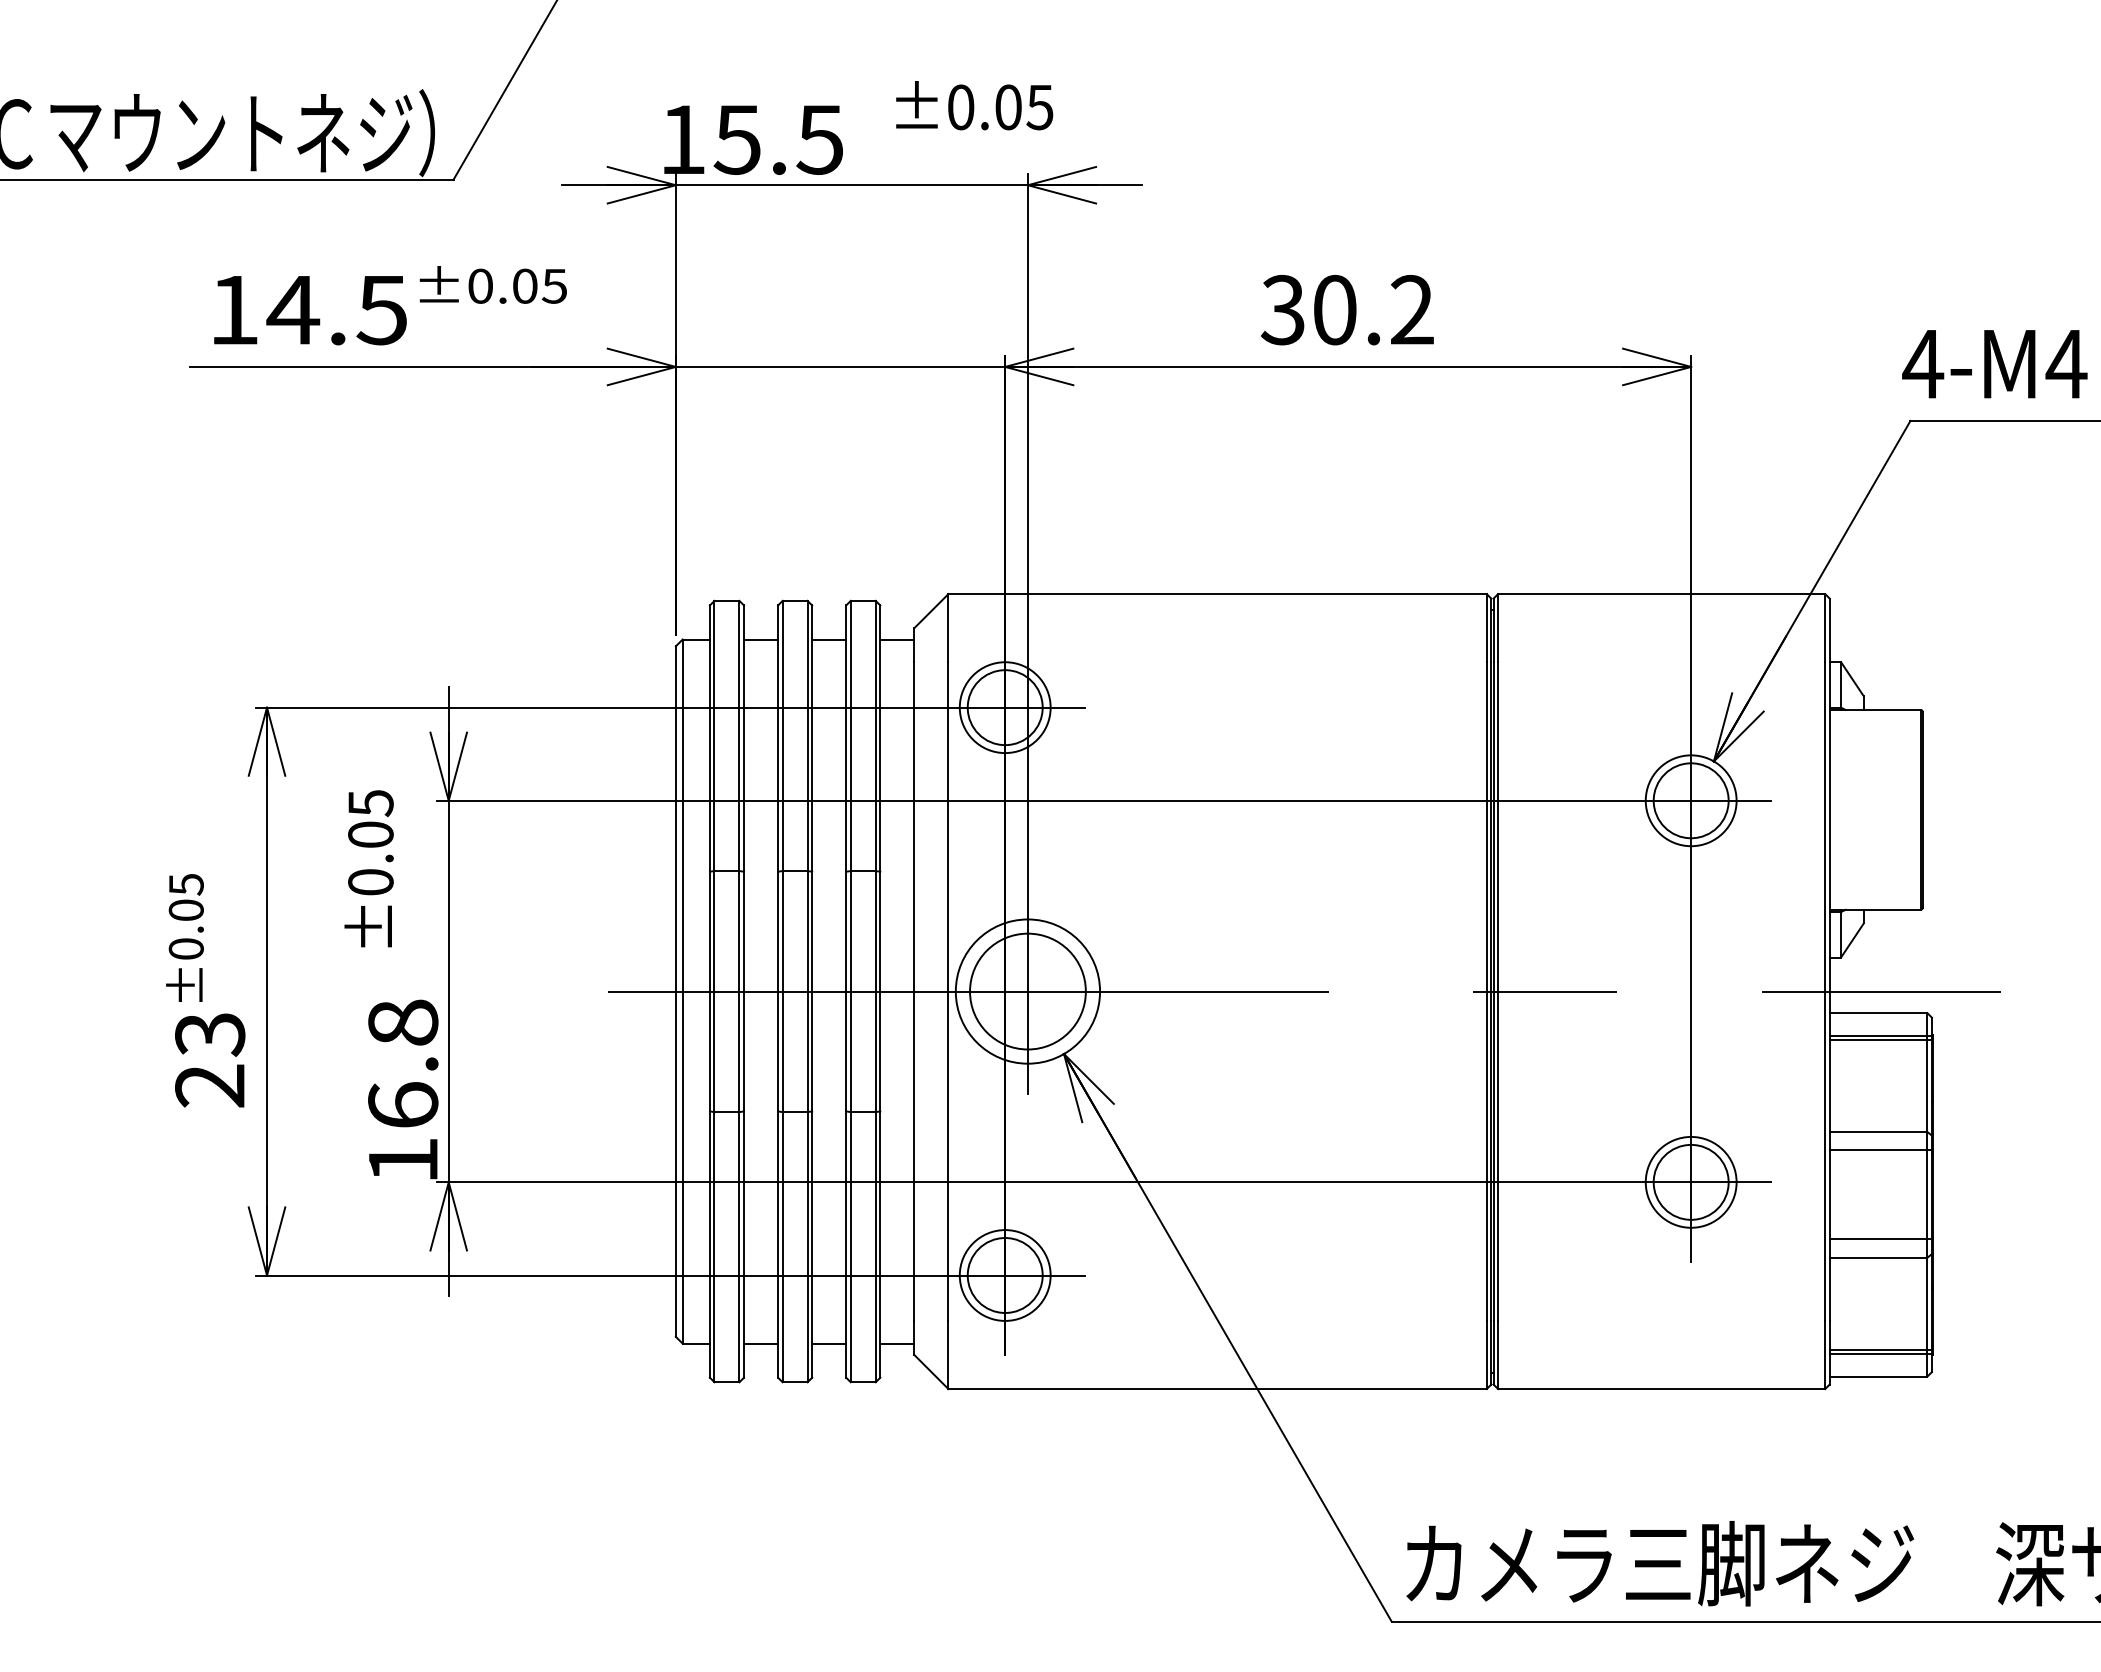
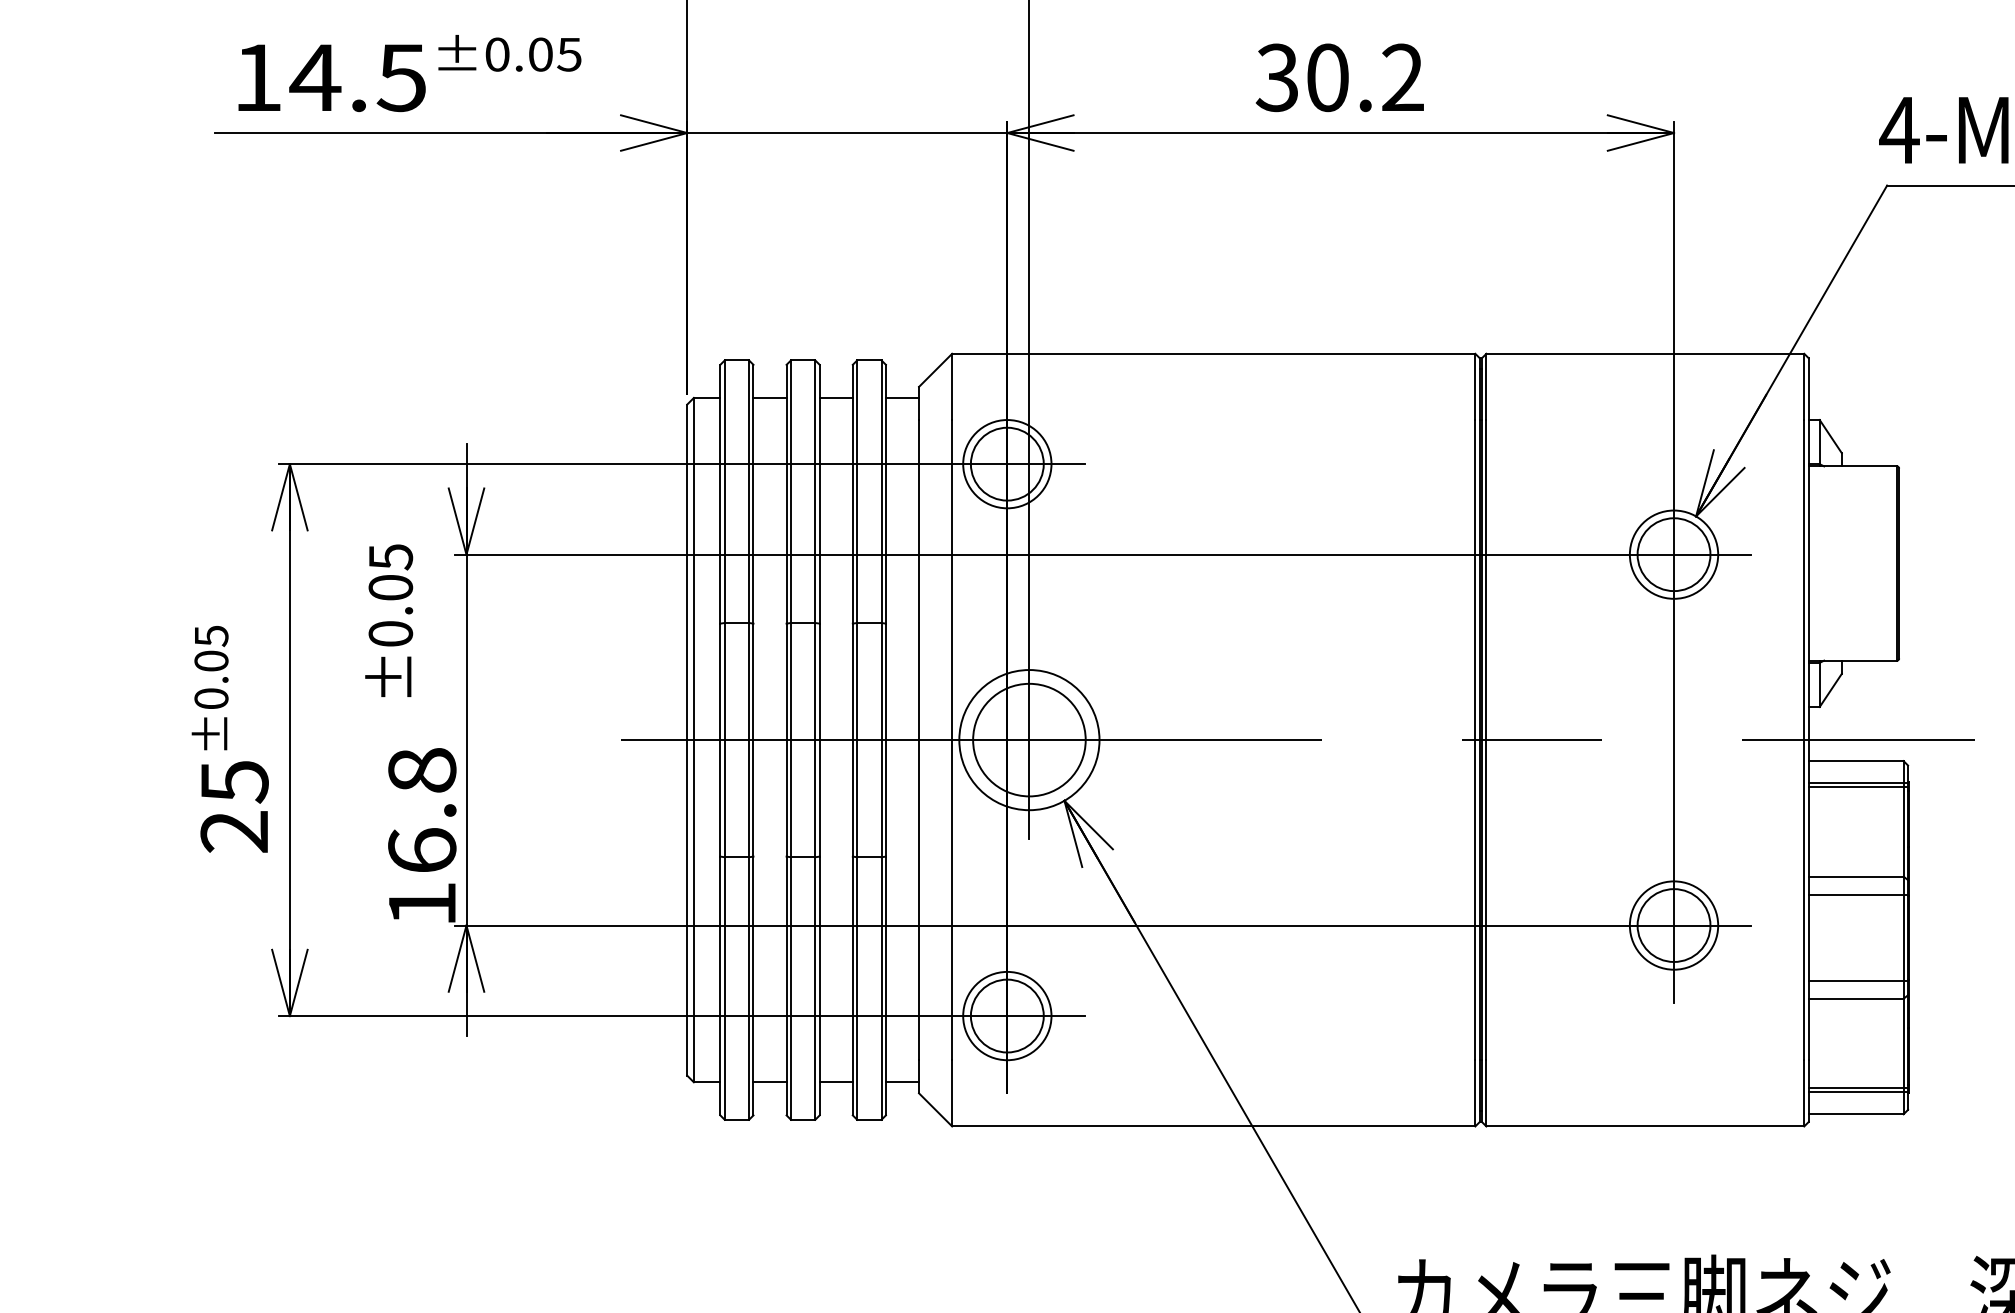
text: (210, 1035) -> (234, 782), 23 -> 25

